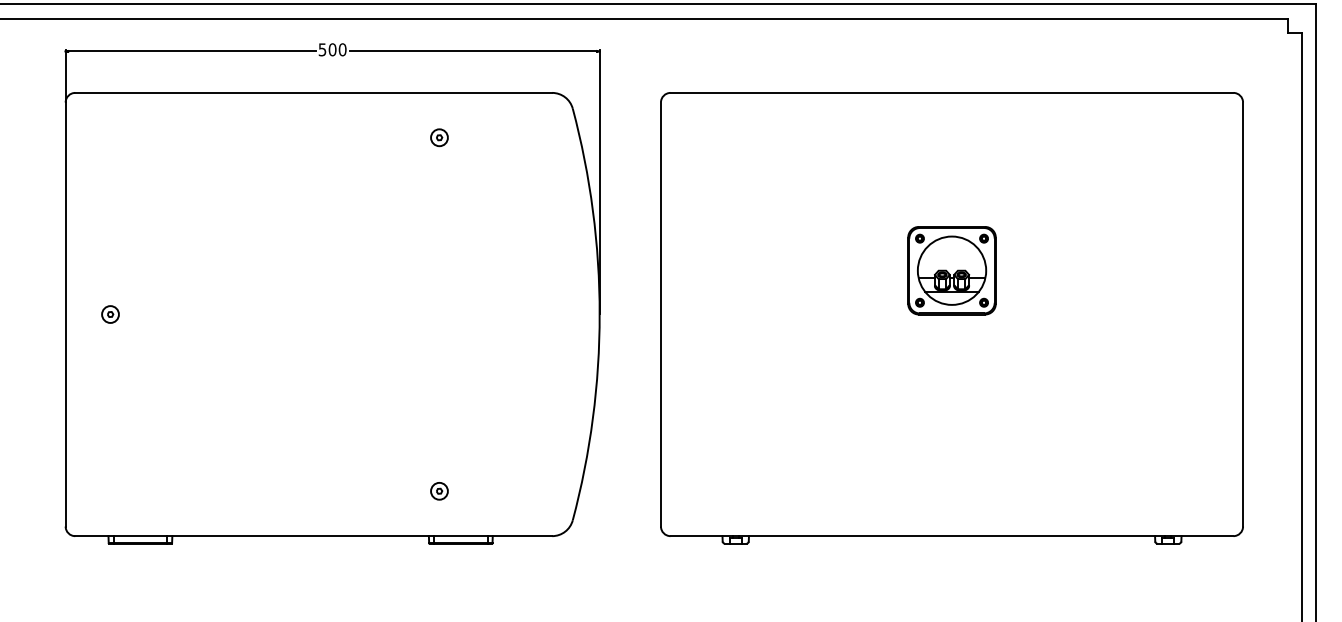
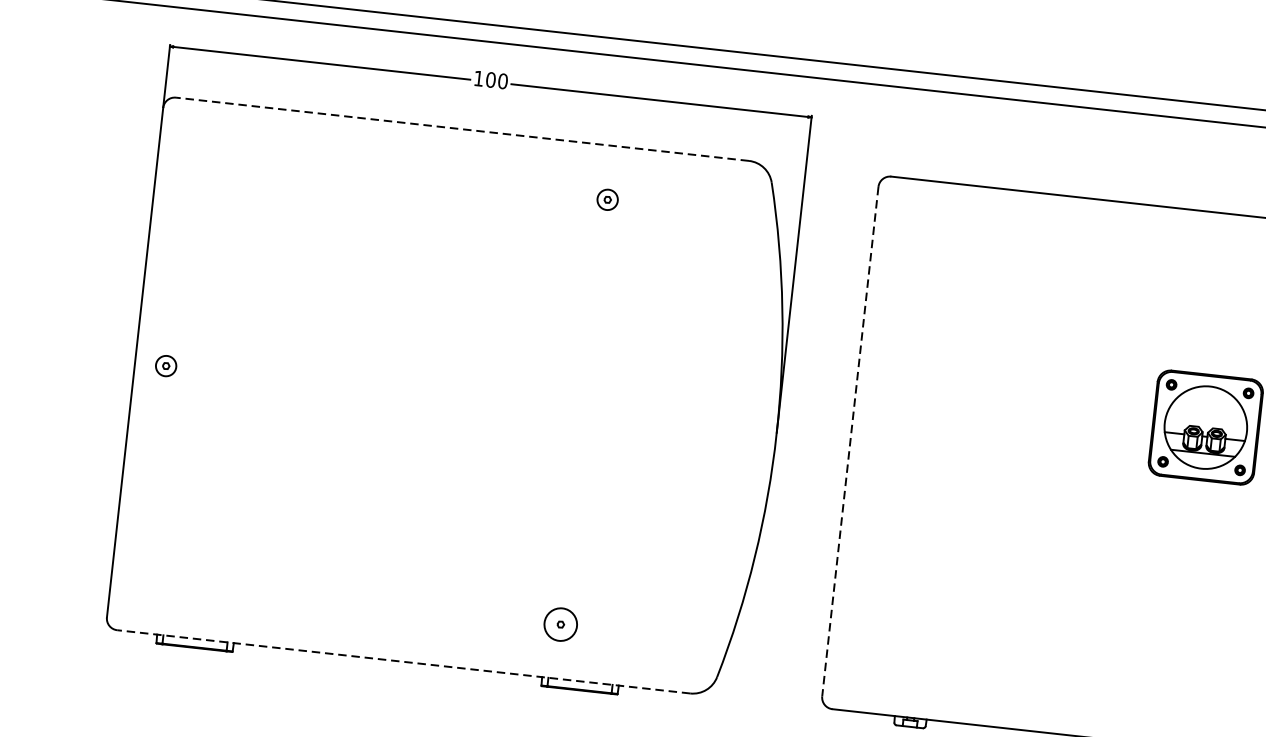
text: (322, 49) -> (478, 78), 500 -> 100
line: (313, 92) -> (462, 128), solid -> dashed
part: (110, 314) -> (166, 366), moved
line: (660, 315) -> (849, 442), solid -> dashed
circle: (439, 490) -> (560, 623), size x1.6
line: (313, 536) -> (403, 662), solid -> dashed

